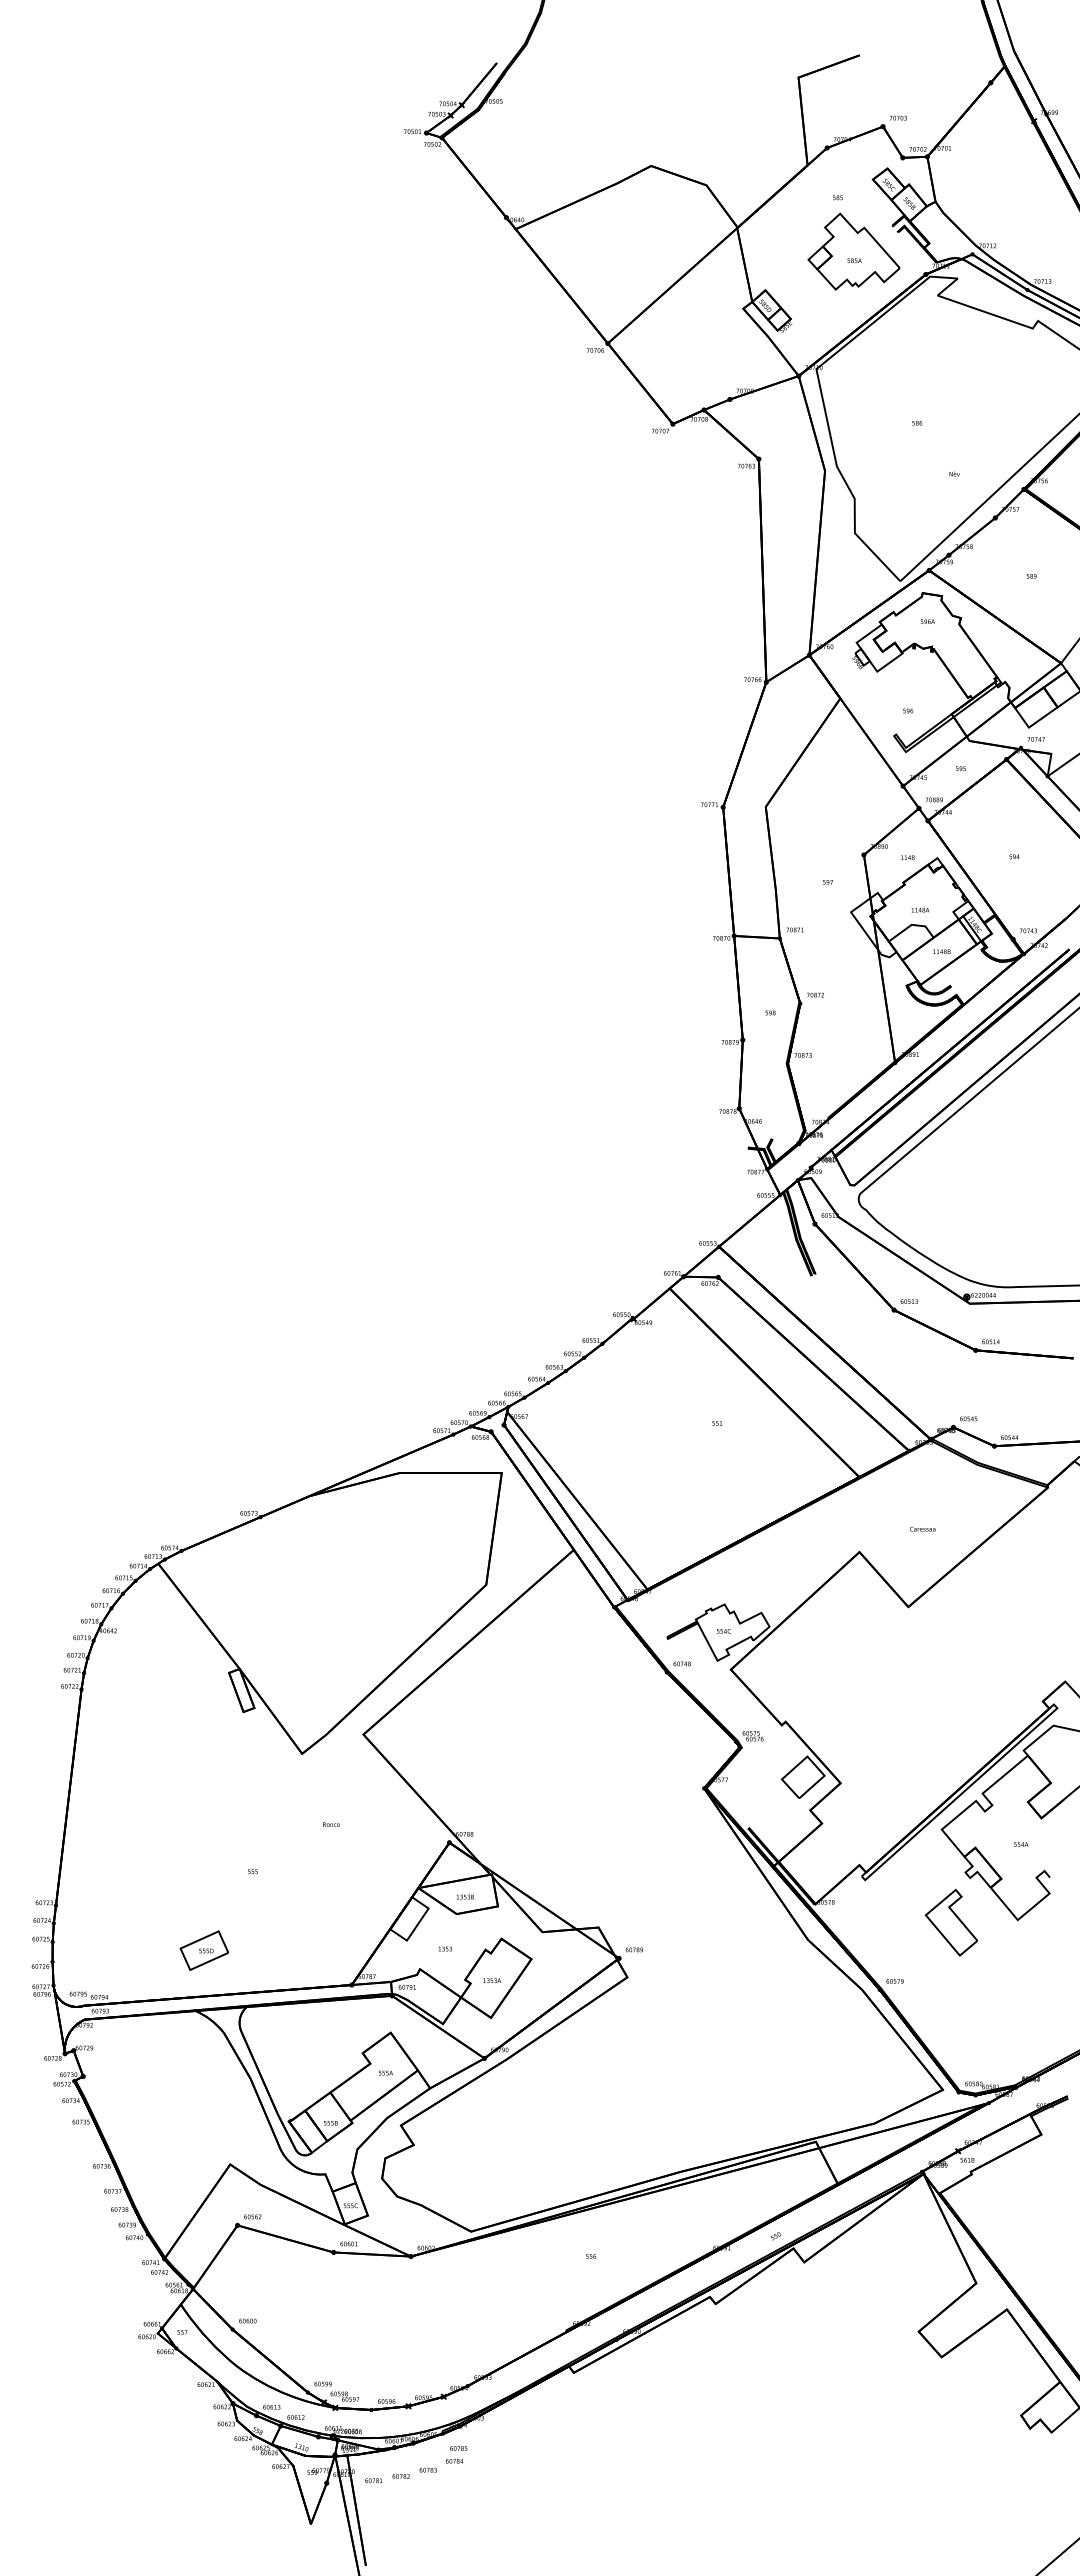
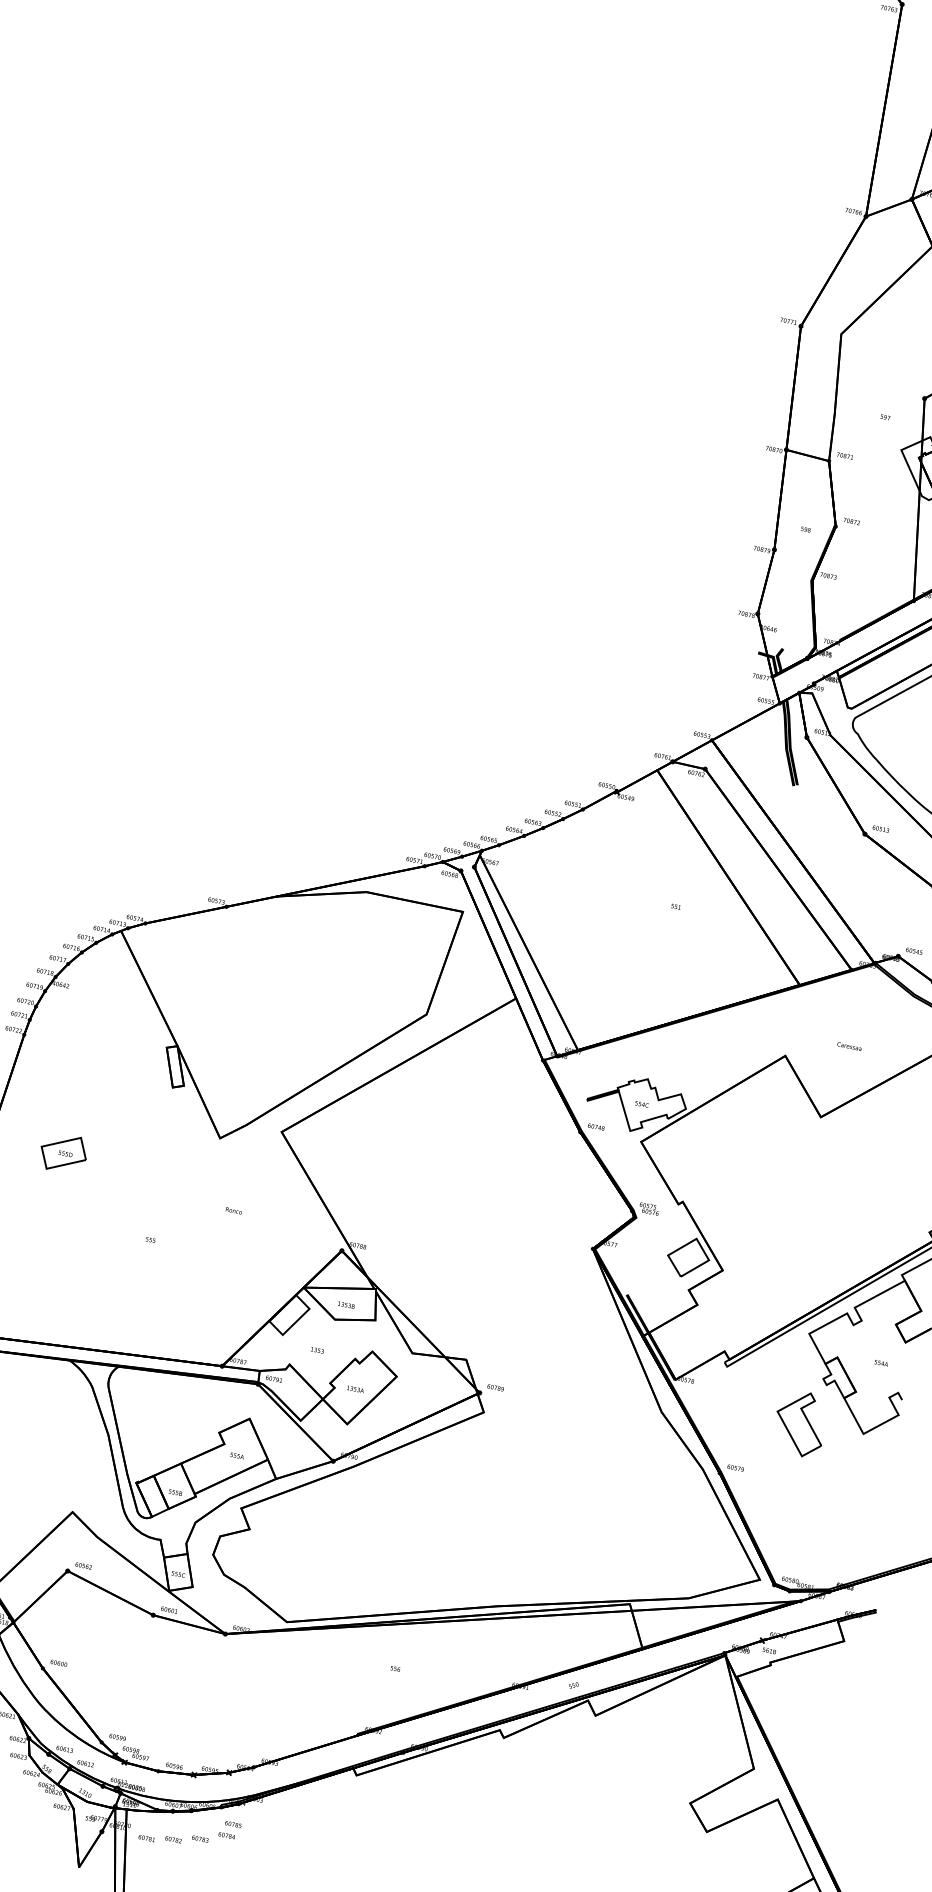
part: (203, 1950) -> (62, 1152), moved

